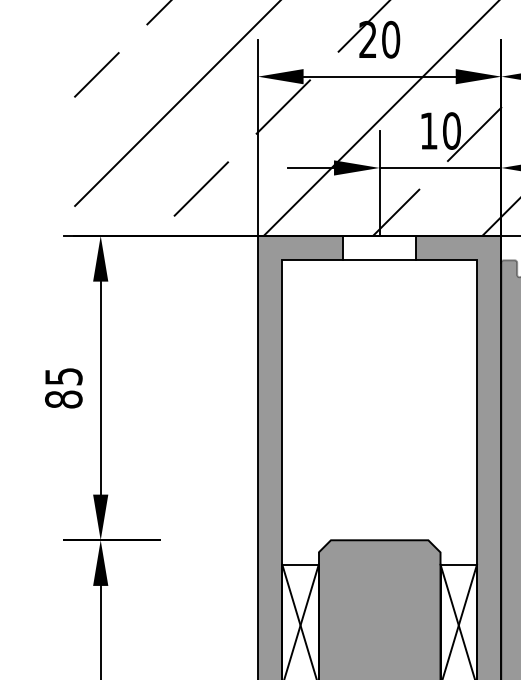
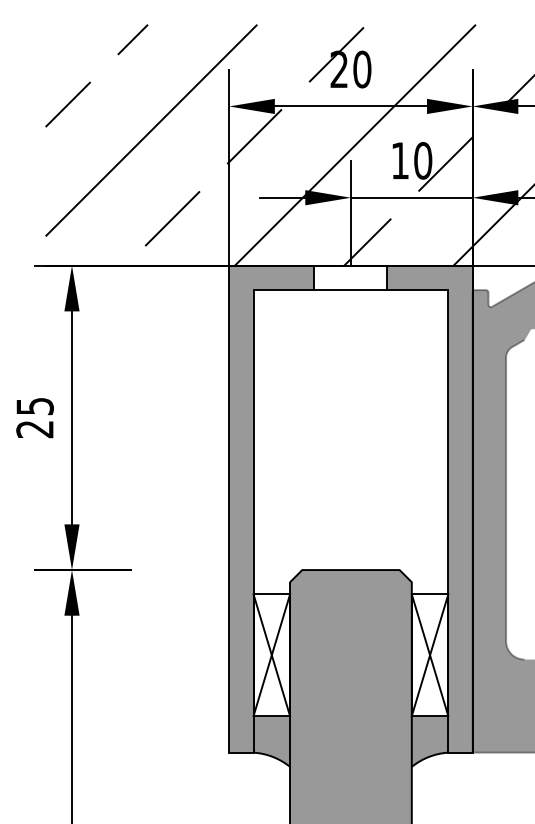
text: (63, 399) -> (34, 429), 85 -> 25

